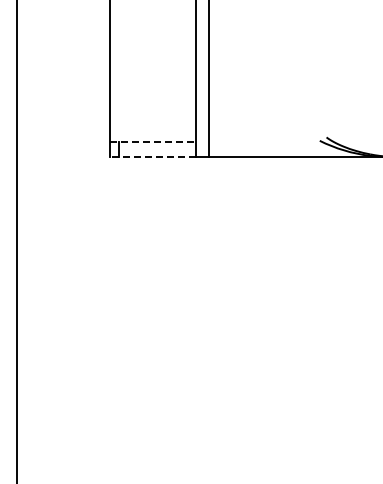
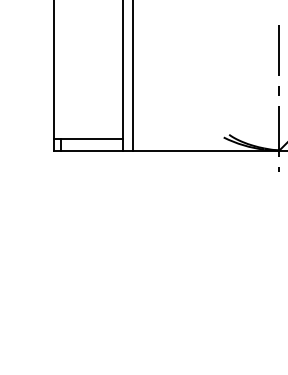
line: (152, 142) -> (87, 138), dashed -> solid
line: (152, 156) -> (87, 150), dashed -> solid

